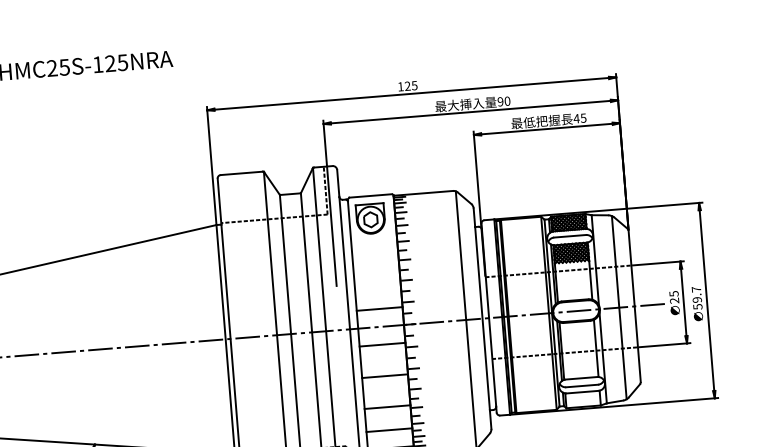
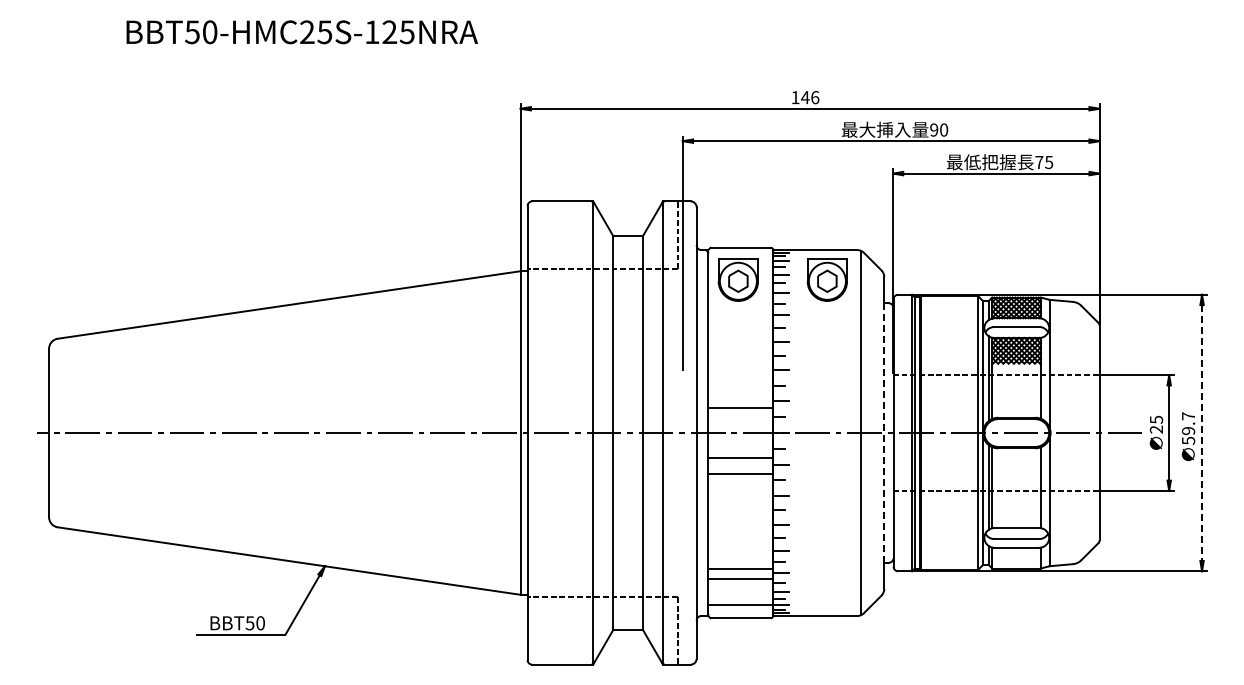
text: (411, 85) -> (810, 97), 125 -> 146
text: (576, 118) -> (1038, 162), 45 -> 75
part: (432, 213) -> (826, 279), added
line: (707, 300) -> (1202, 433), solid -> dashed
line: (618, 307) -> (1077, 432), removed
line: (482, 318) -> (884, 433), solid -> dashed
line: (384, 375) -> (740, 473), moved
line: (387, 406) -> (740, 568), moved

